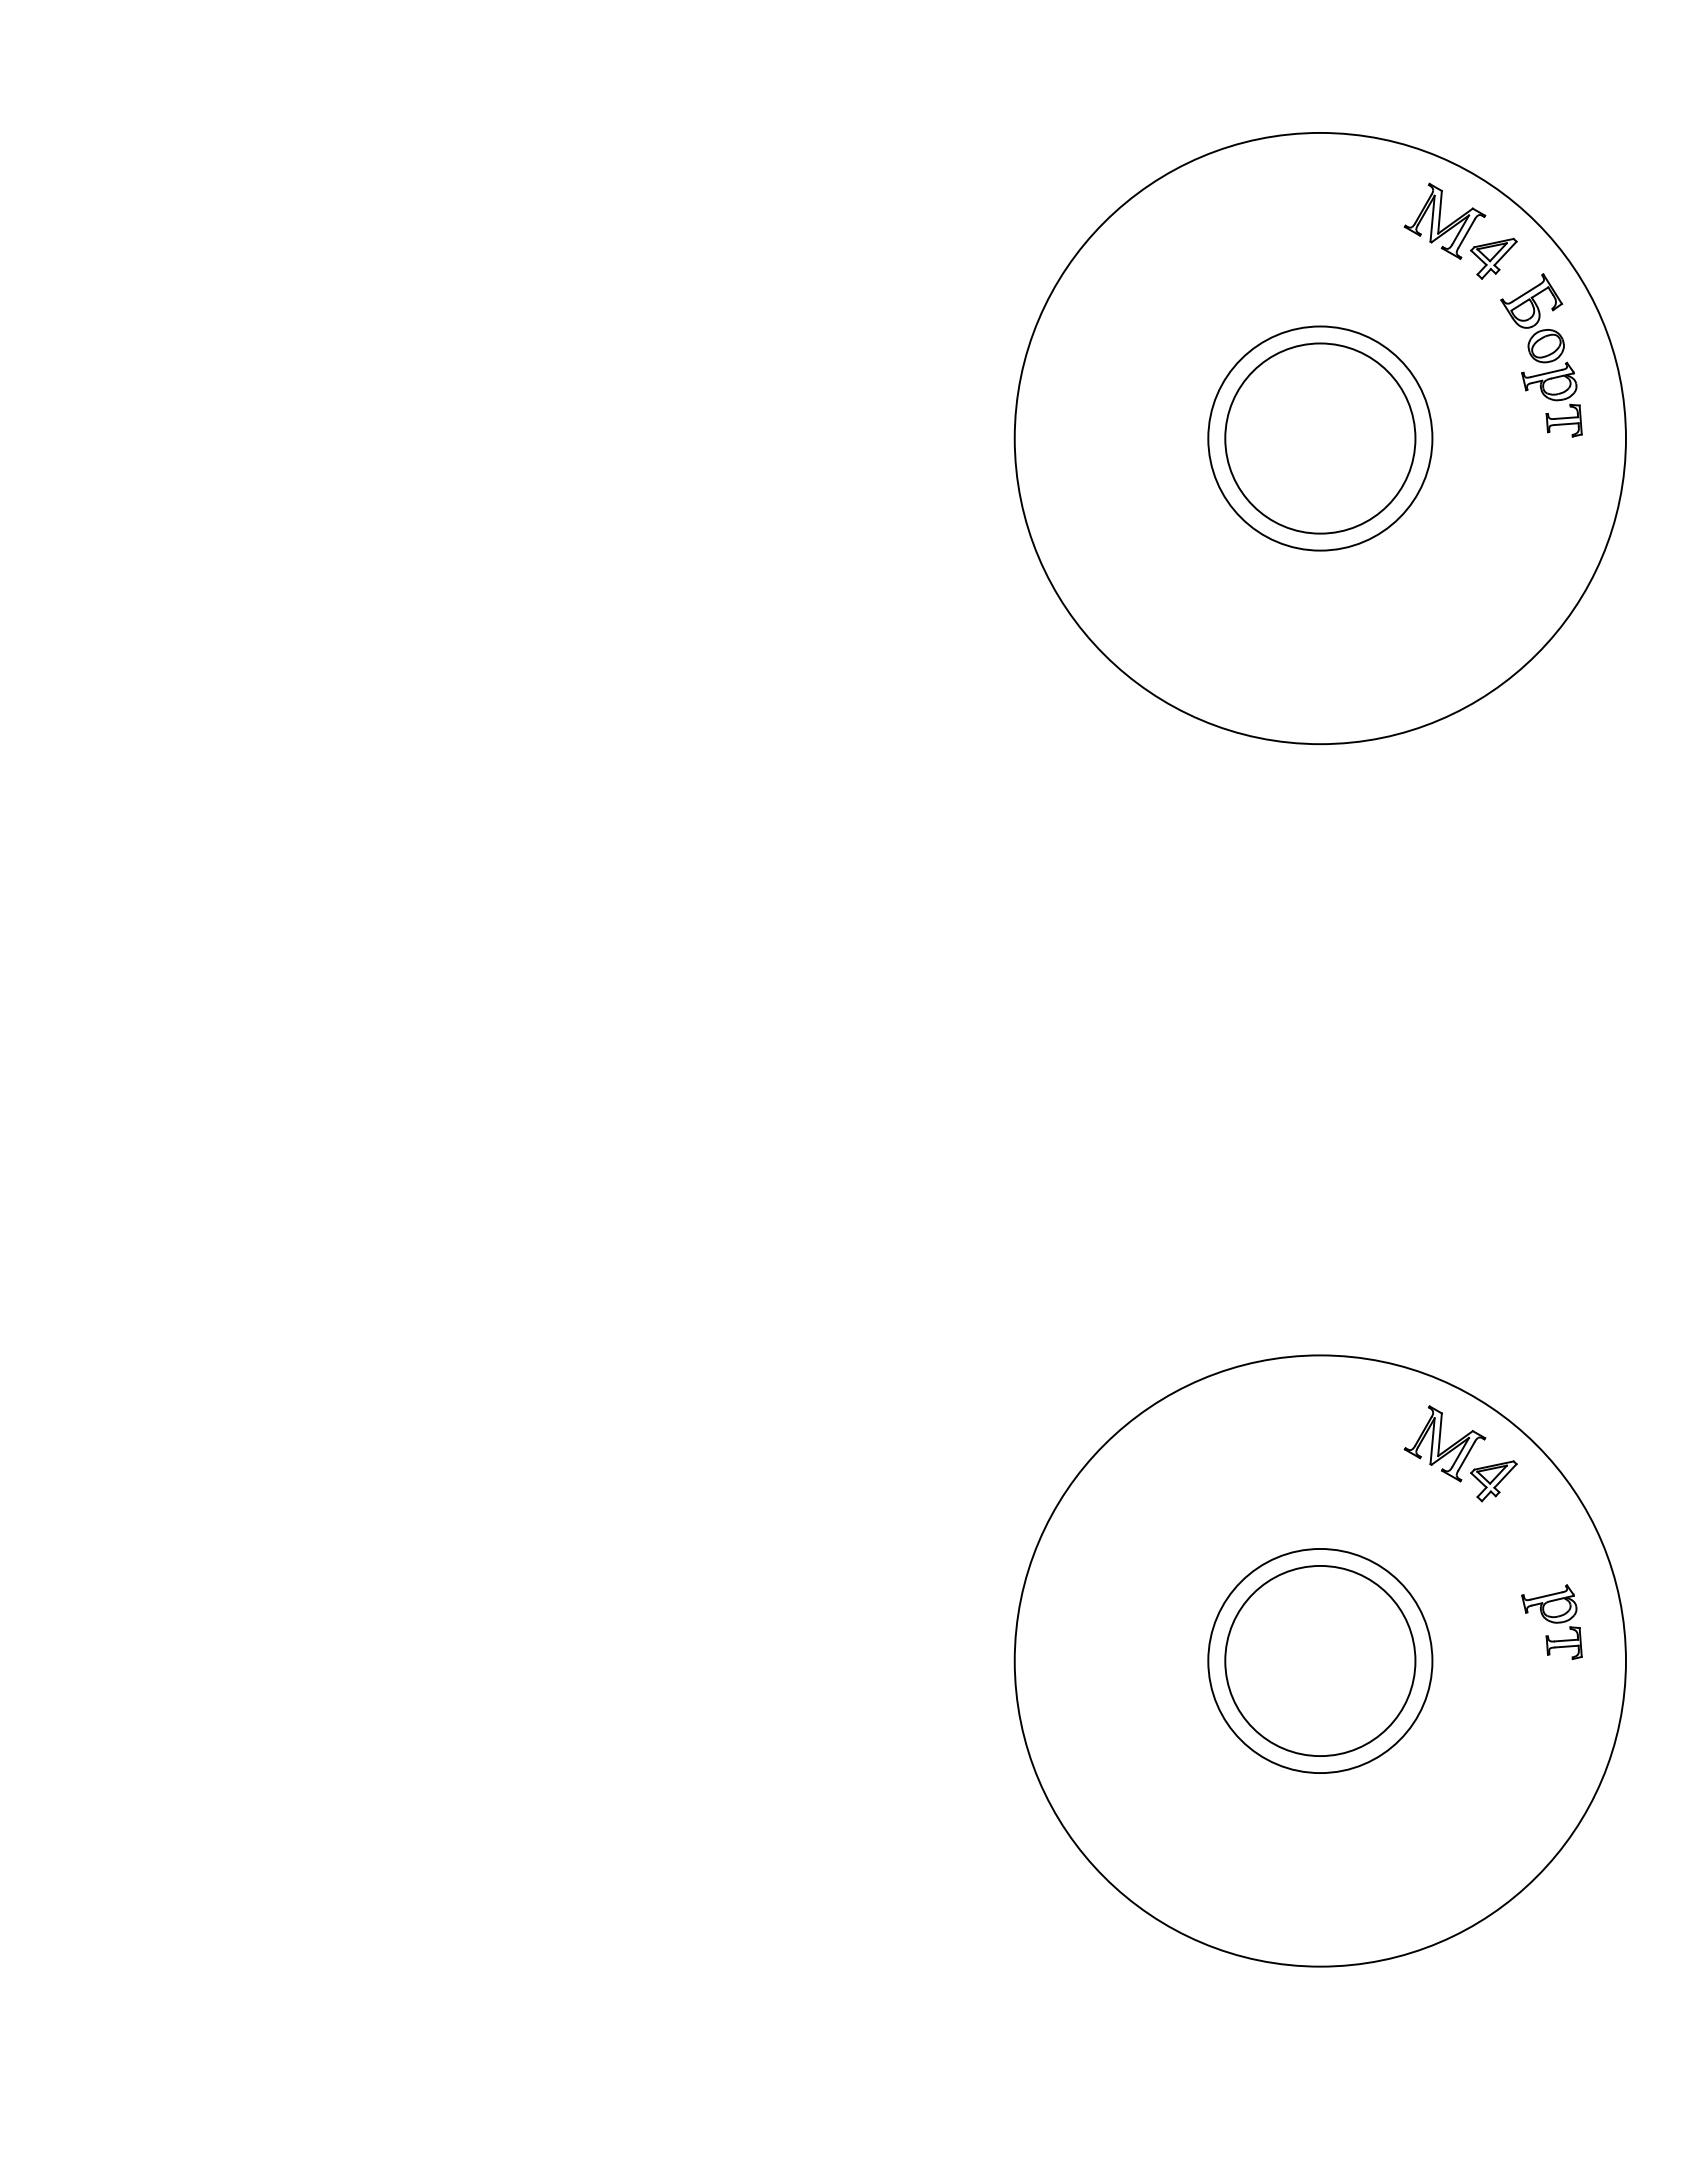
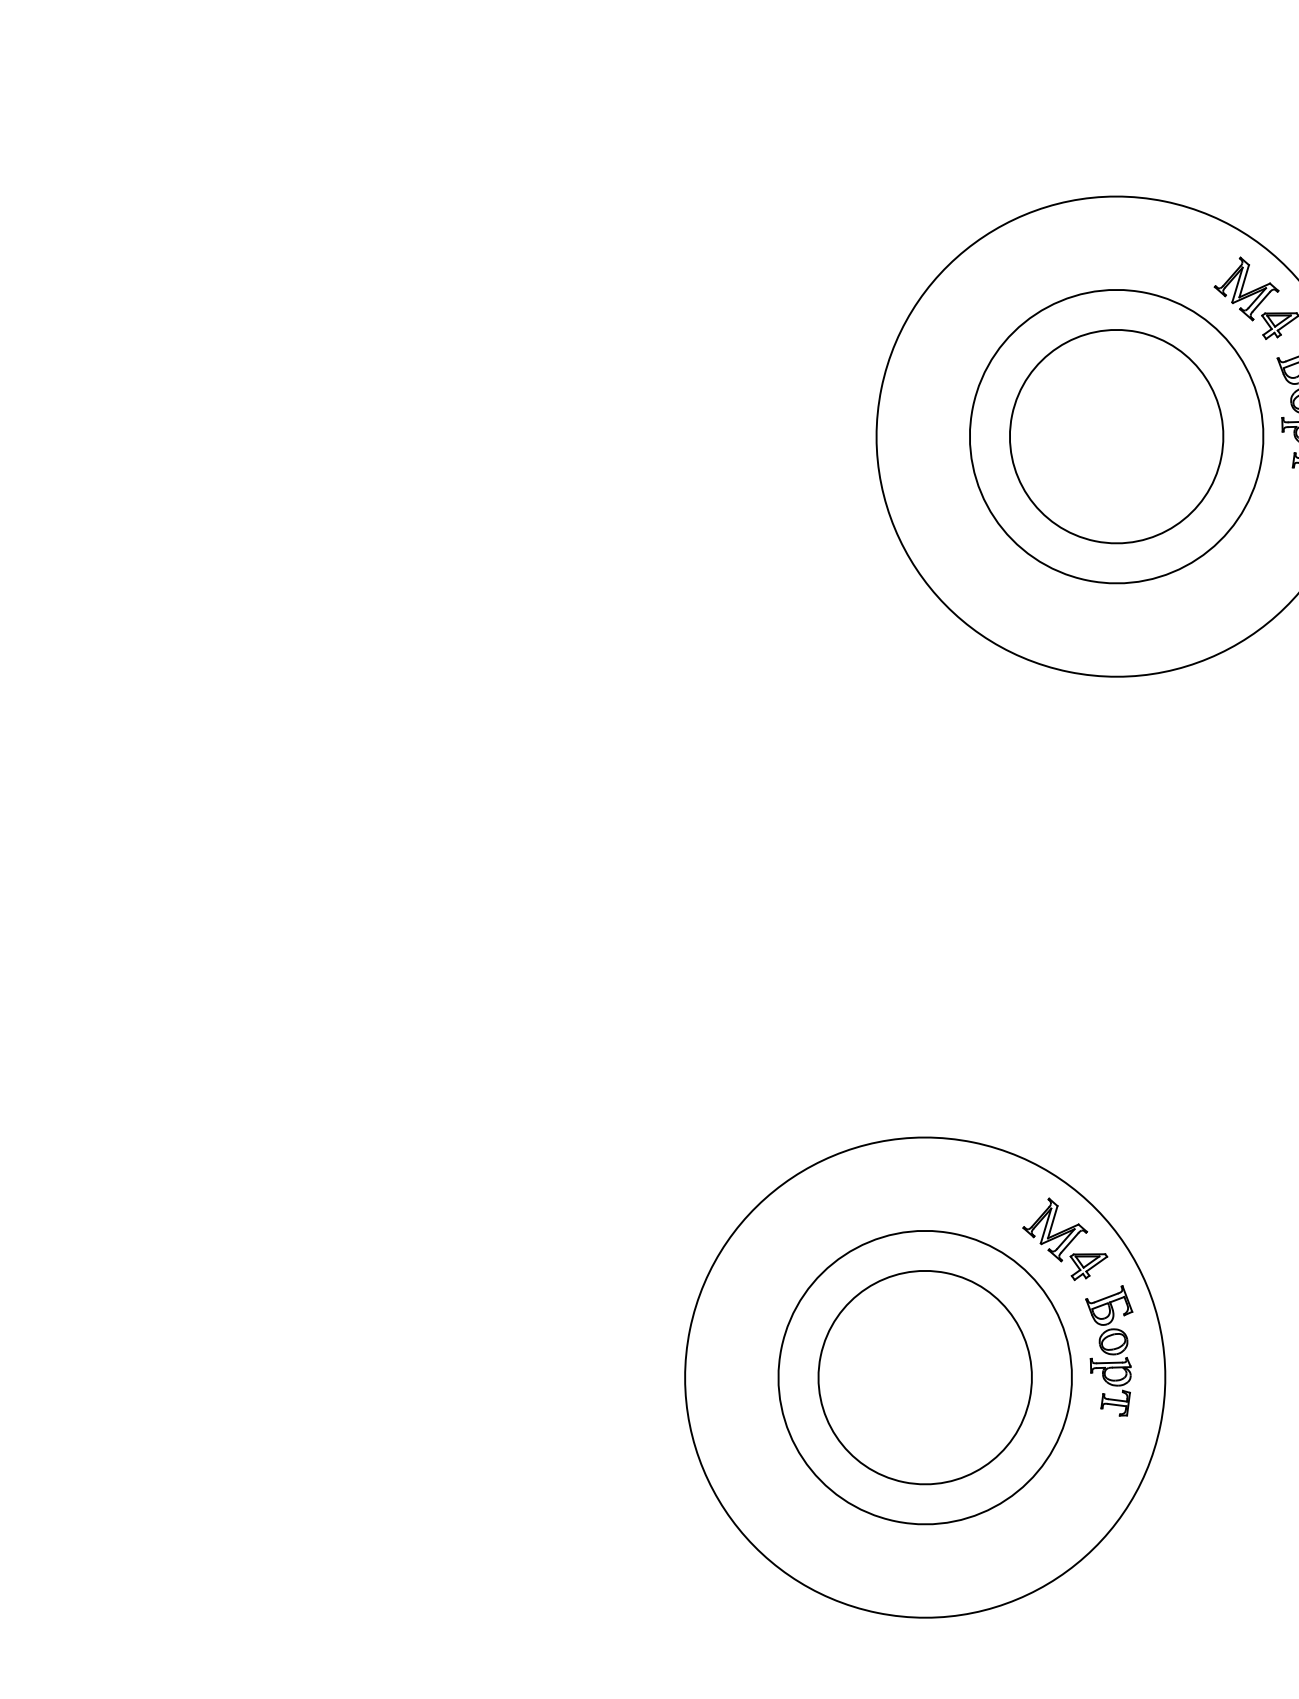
circle: (1320, 438) -> (1116, 436), size x1.43
circle: (1320, 438) -> (1116, 436), size x1.67
part: (1532, 1540) -> (1107, 1318), added
circle: (1320, 1660) -> (925, 1377), size x1.43
circle: (1320, 1660) -> (925, 1377), size x1.67

